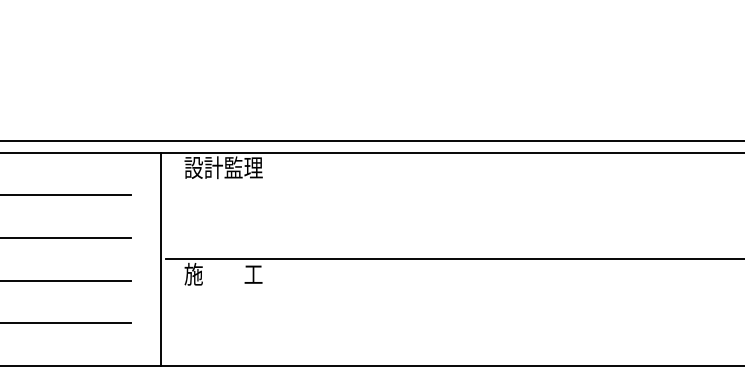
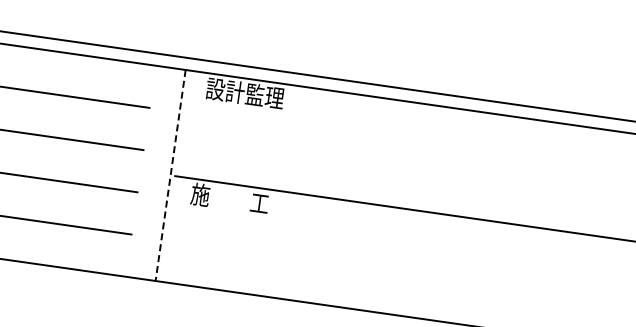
line: (161, 259) -> (170, 175), solid -> dashed

